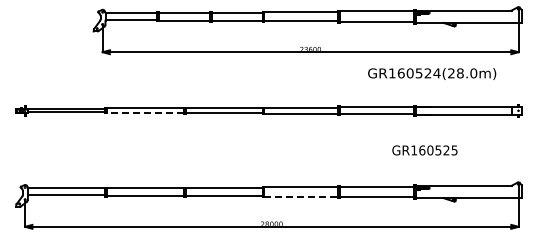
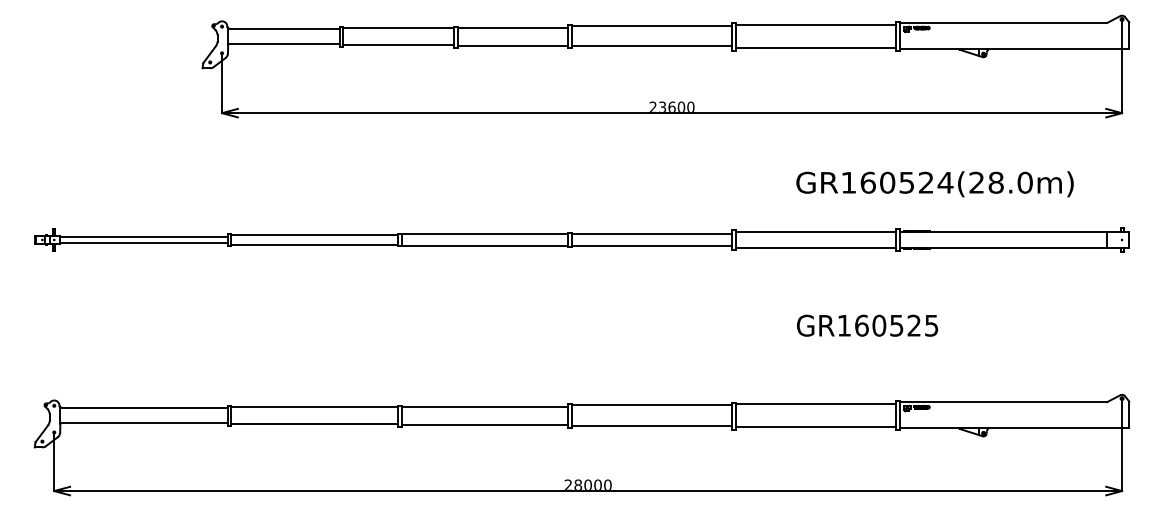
text: (432, 73) -> (935, 182), moved
line: (145, 113) -> (314, 245), dashed -> solid
text: (424, 150) -> (866, 325), moved
line: (301, 196) -> (652, 425), dashed -> solid

